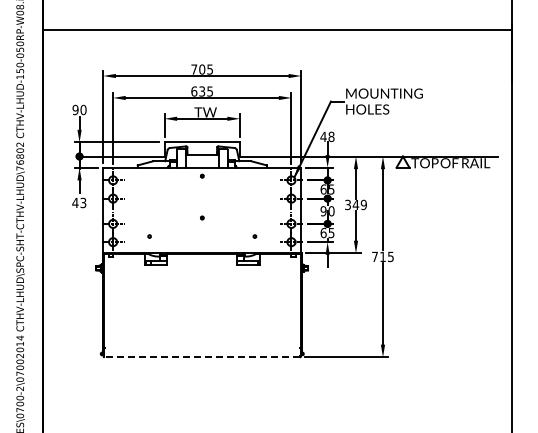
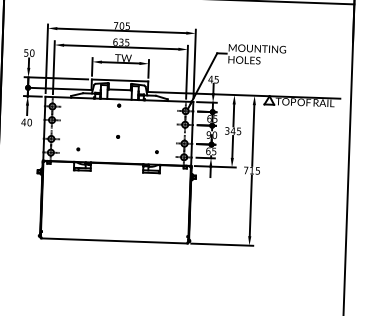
text: (75, 109) -> (26, 52), 90 -> 50
text: (331, 136) -> (216, 79), 48 -> 45
text: (83, 202) -> (29, 122), 43 -> 40
text: (363, 204) -> (238, 131), 349 -> 345
line: (202, 357) -> (114, 241), dashed -> solid

